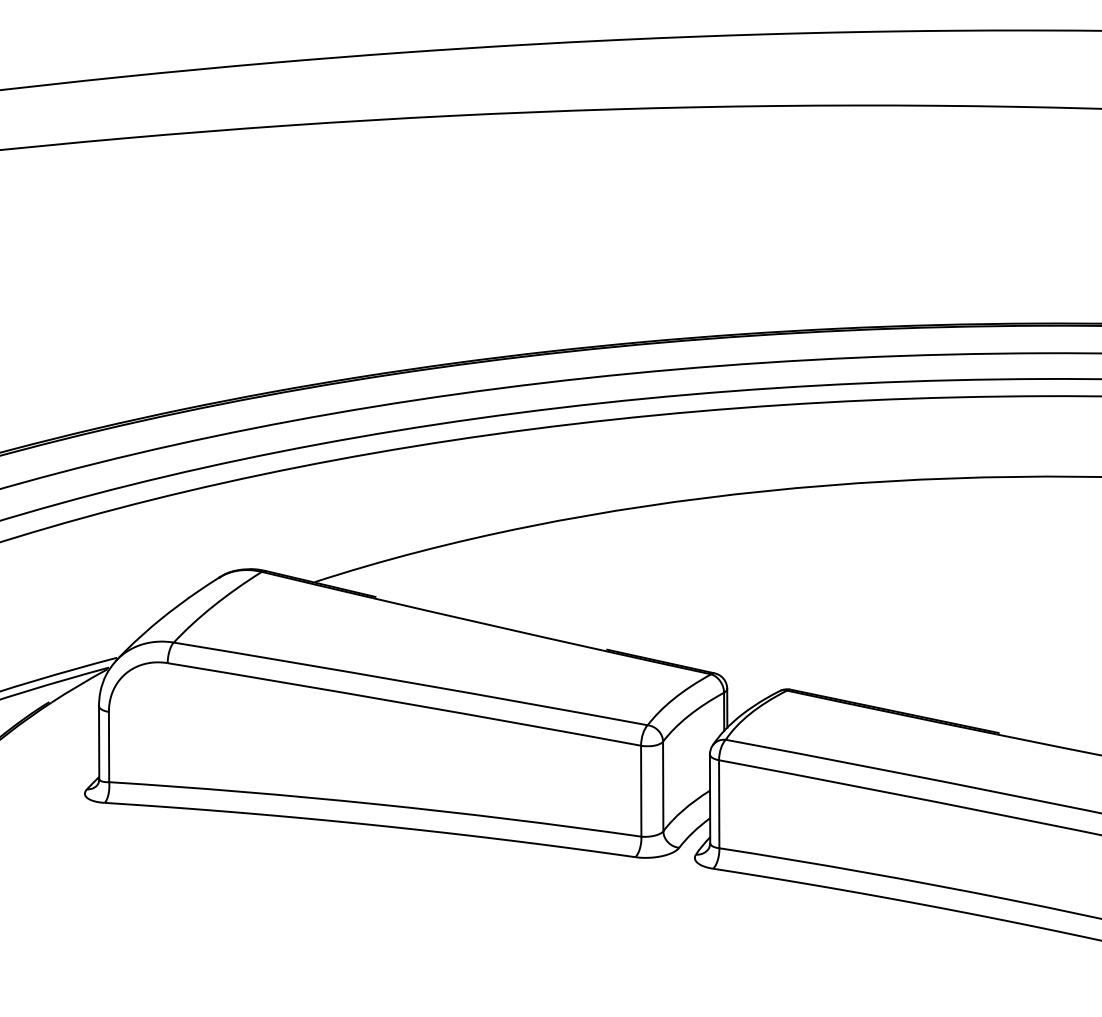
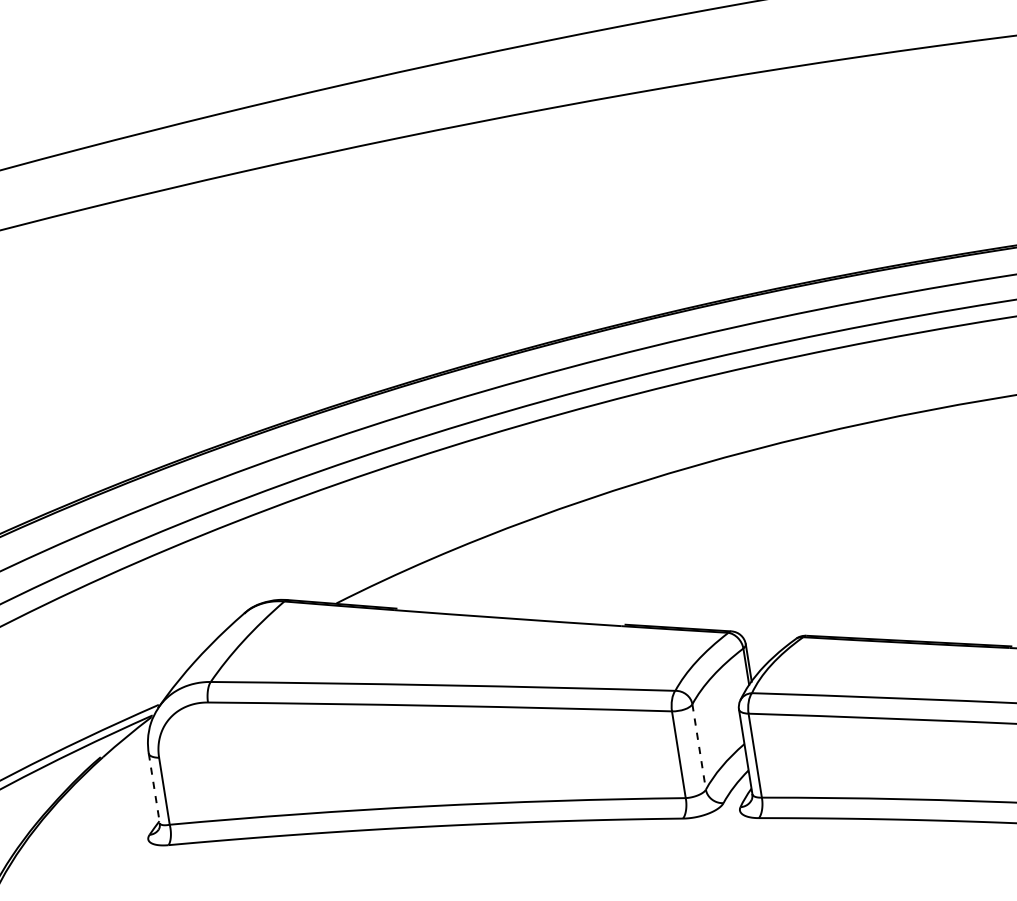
line: (99, 742) -> (154, 788), solid -> dashed
line: (663, 786) -> (699, 746), solid -> dashed

